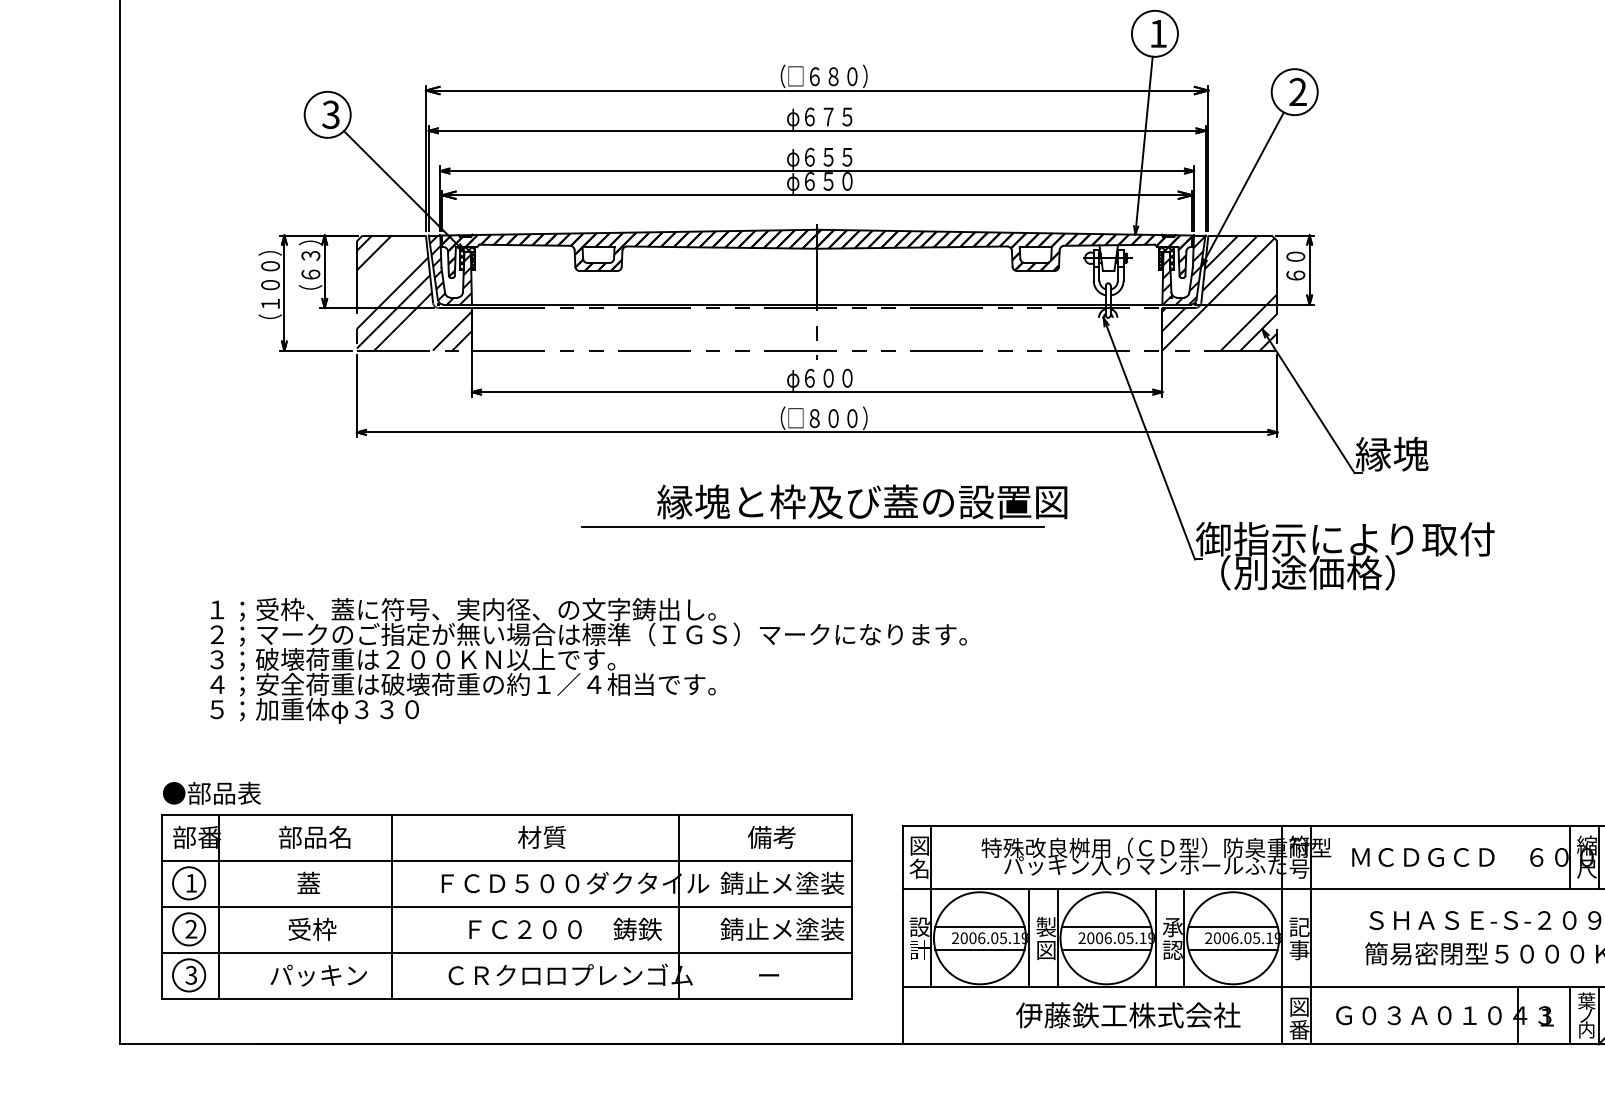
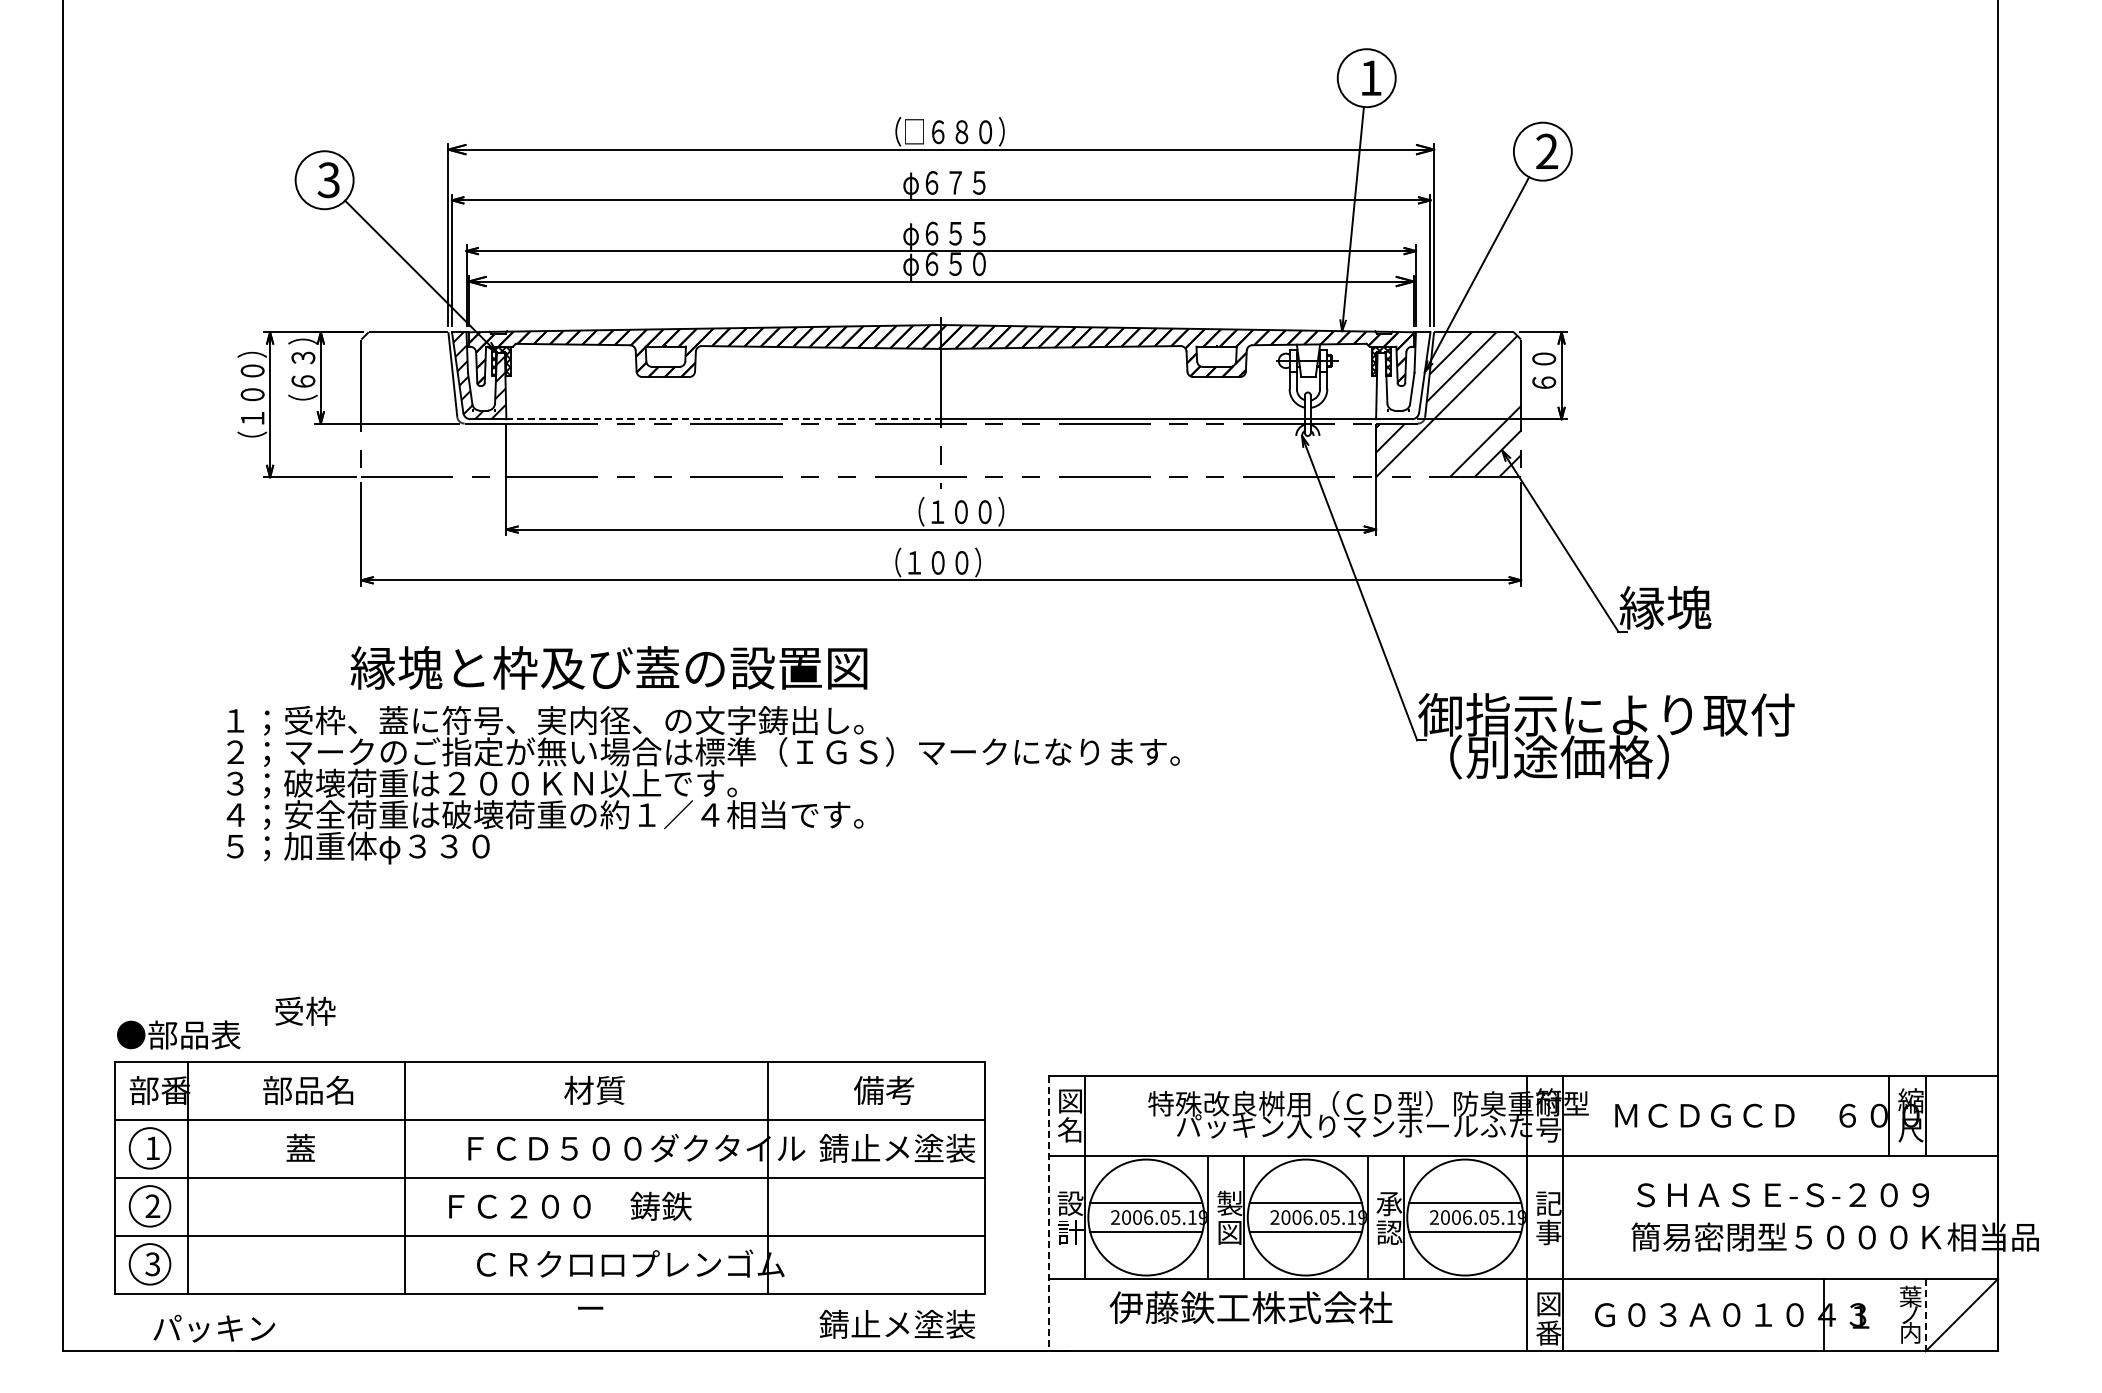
hatch: (1184, 270) -> (1403, 376), removed
hatch: (414, 292) -> (433, 404), removed
line: (645, 304) -> (724, 419), solid -> dashed
text: (826, 378) -> (953, 512), φ６００ -> （１００）
text: (827, 418) -> (954, 562), （□８００） -> （１００）
text: (861, 501) -> (608, 667), moved
line: (813, 527) -> (936, 700), removed
text: (587, 661) -> (702, 785), moved
text: (312, 928) -> (305, 1010), moved
text: (565, 928) -> (570, 1205), moved
text: (782, 928) -> (897, 1323), moved
line: (902, 935) -> (1048, 1213), solid -> dashed
text: (768, 974) -> (590, 1307), moved
text: (318, 975) -> (214, 1328), moved
text: (1127, 1015) -> (1250, 1307), moved
line: (1569, 1015) -> (1889, 1314), removed
line: (1598, 1016) -> (1925, 1315), solid -> dashed

